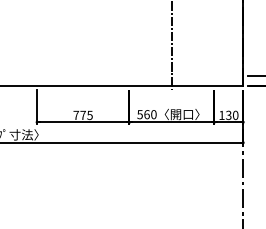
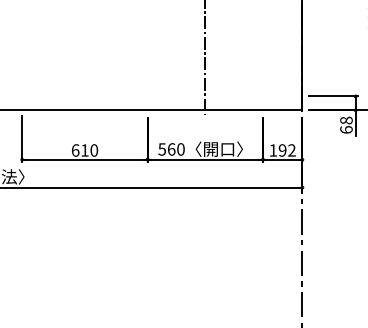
text: (82, 115) -> (84, 150), 775 -> 610
text: (231, 115) -> (286, 150), 130 -> 192

